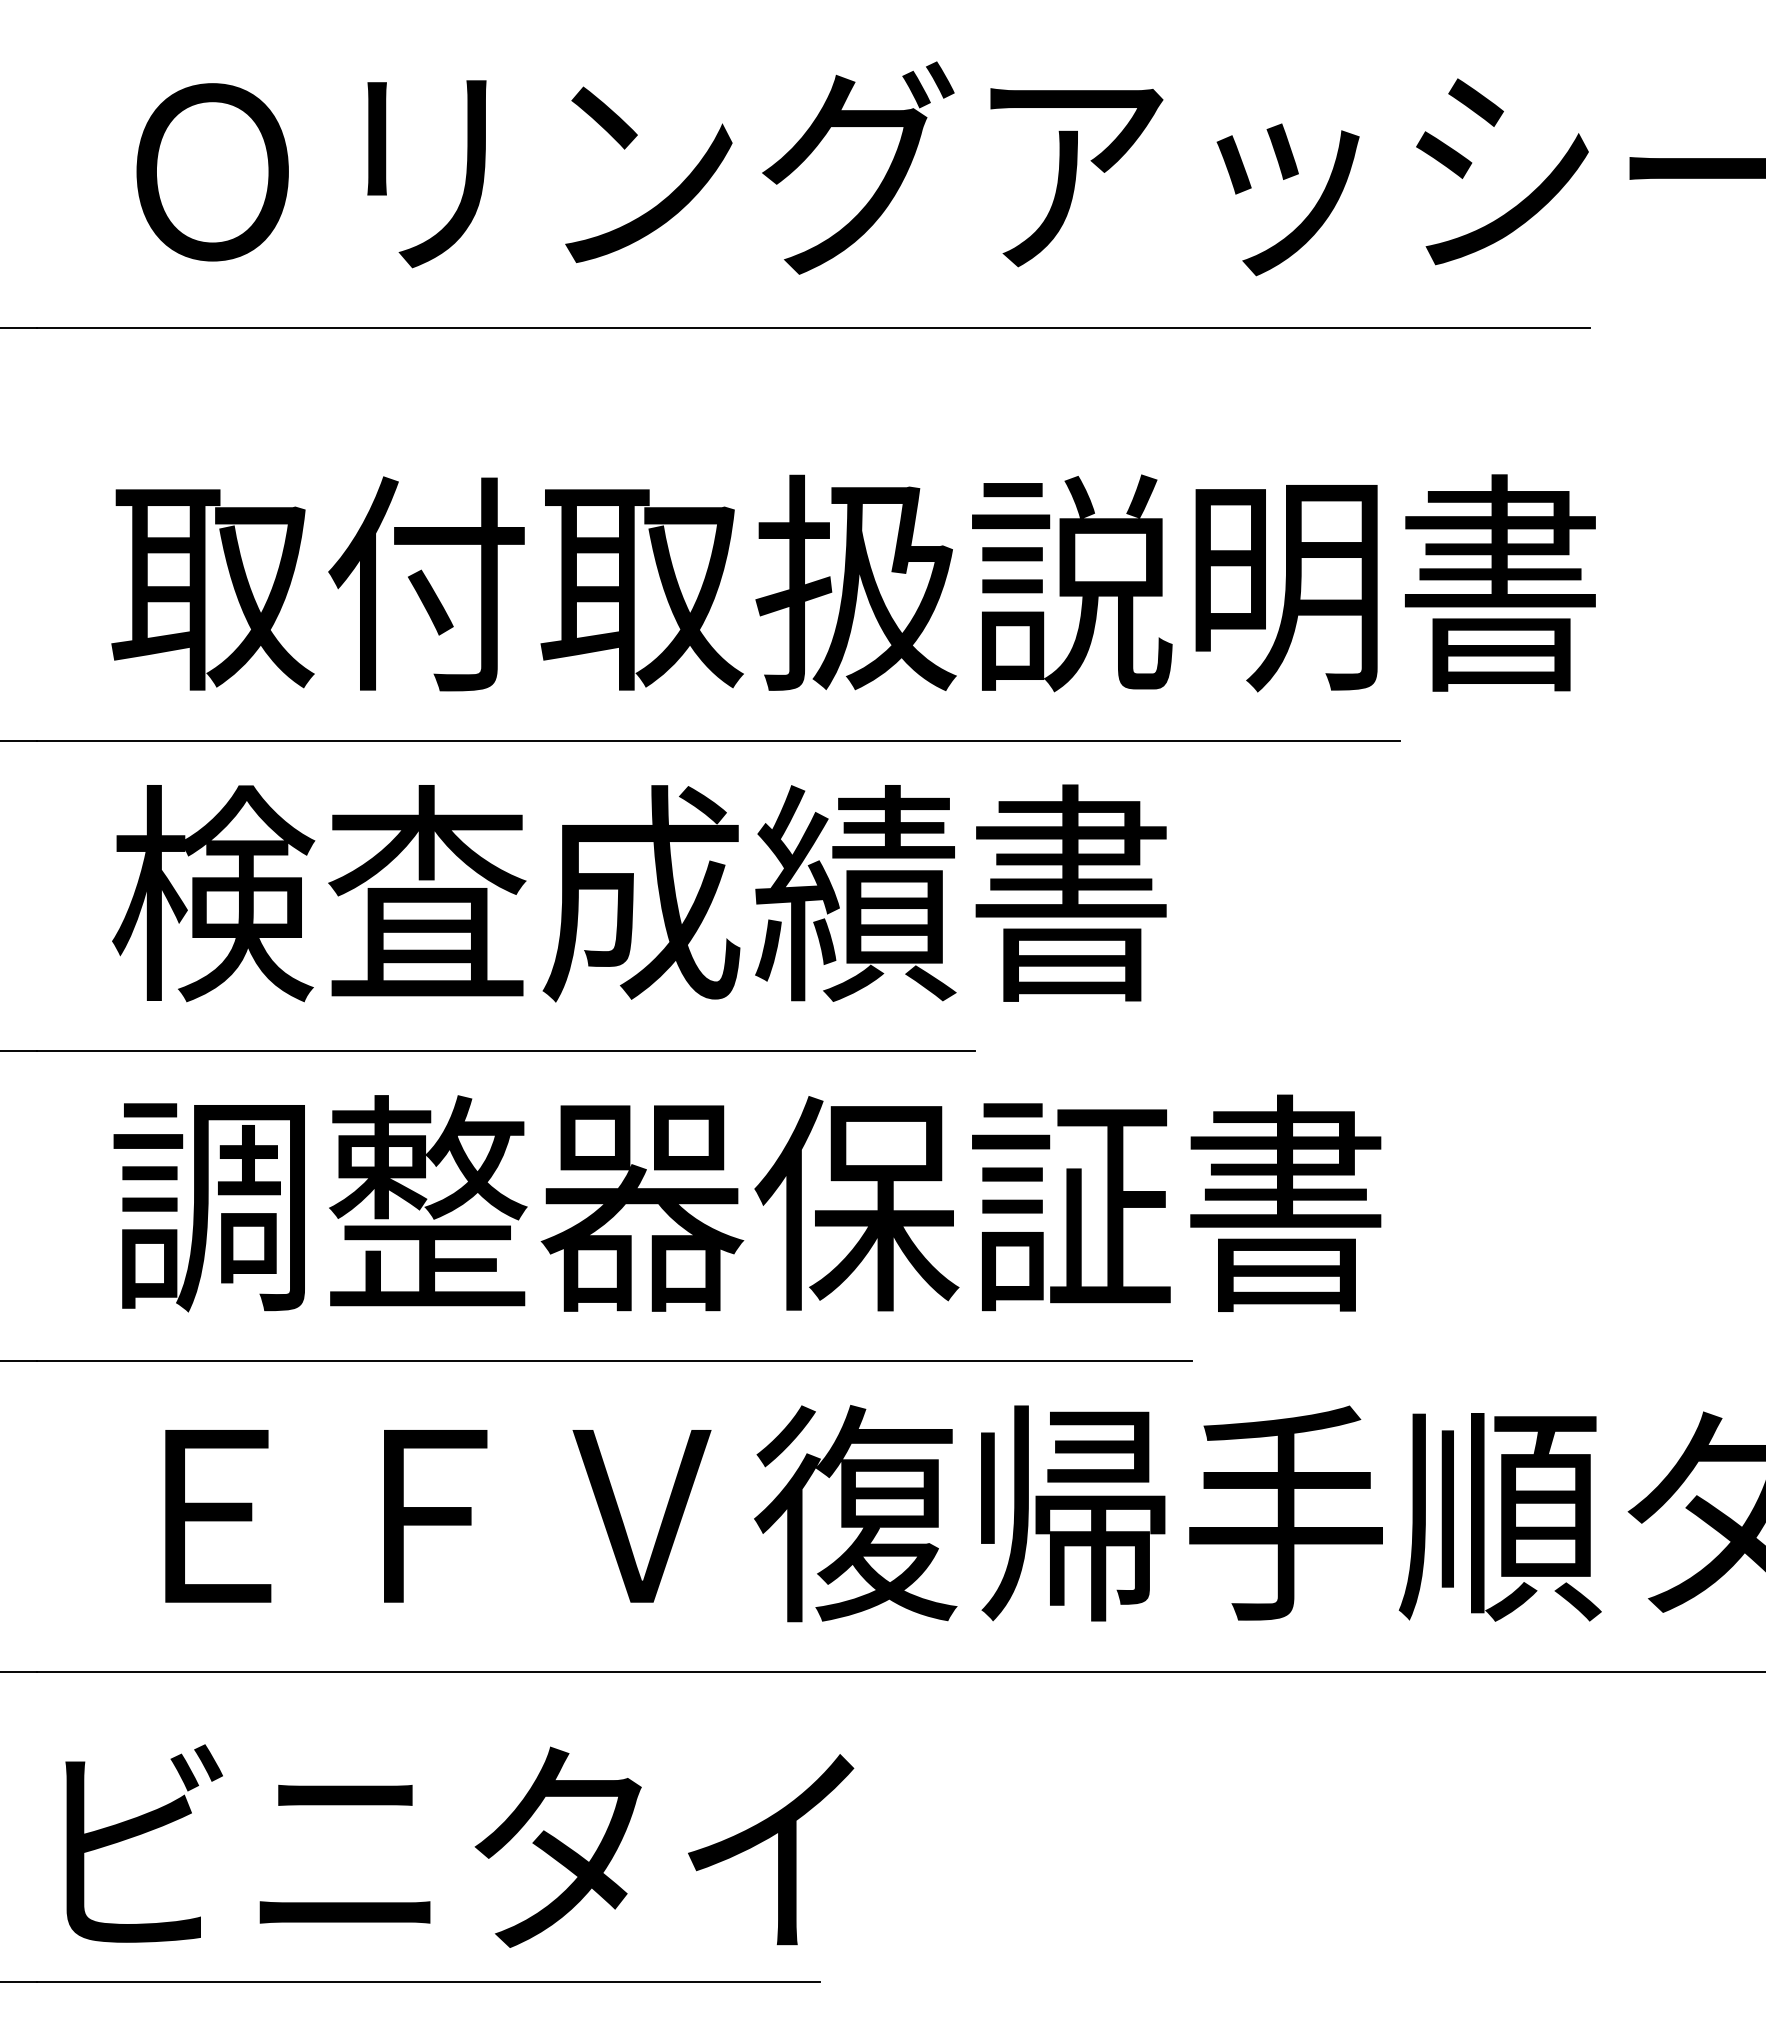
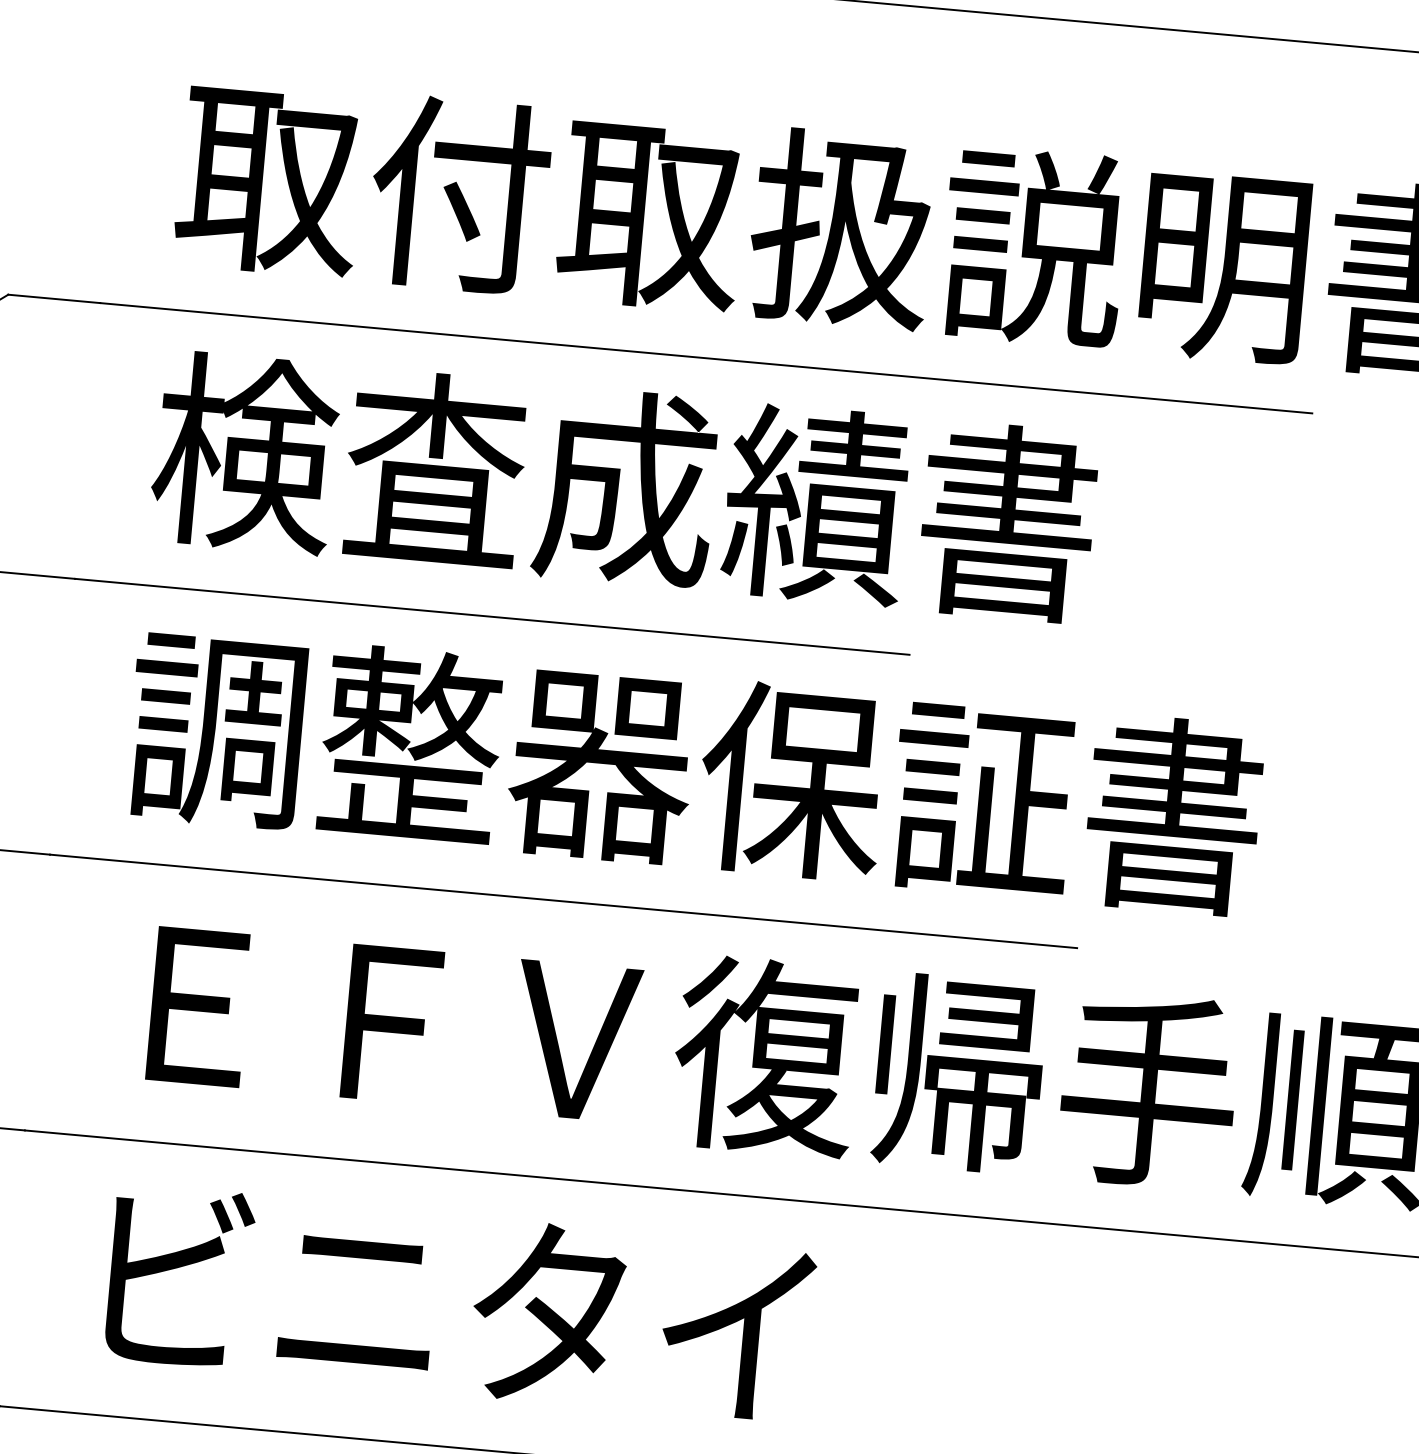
text: (459, 1845) -> (460, 1303), moved

